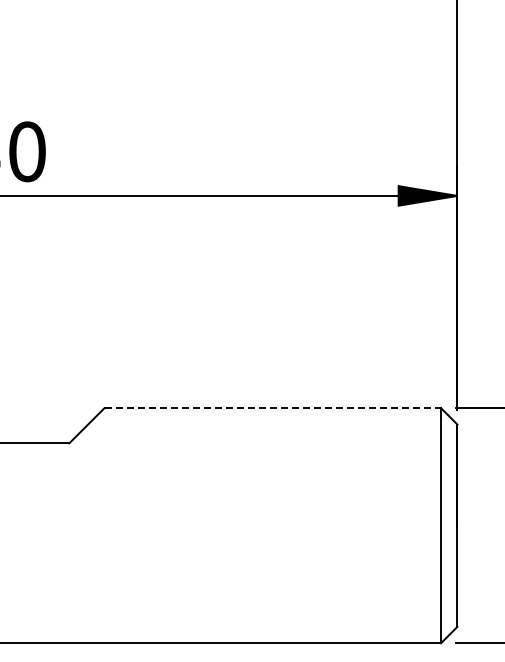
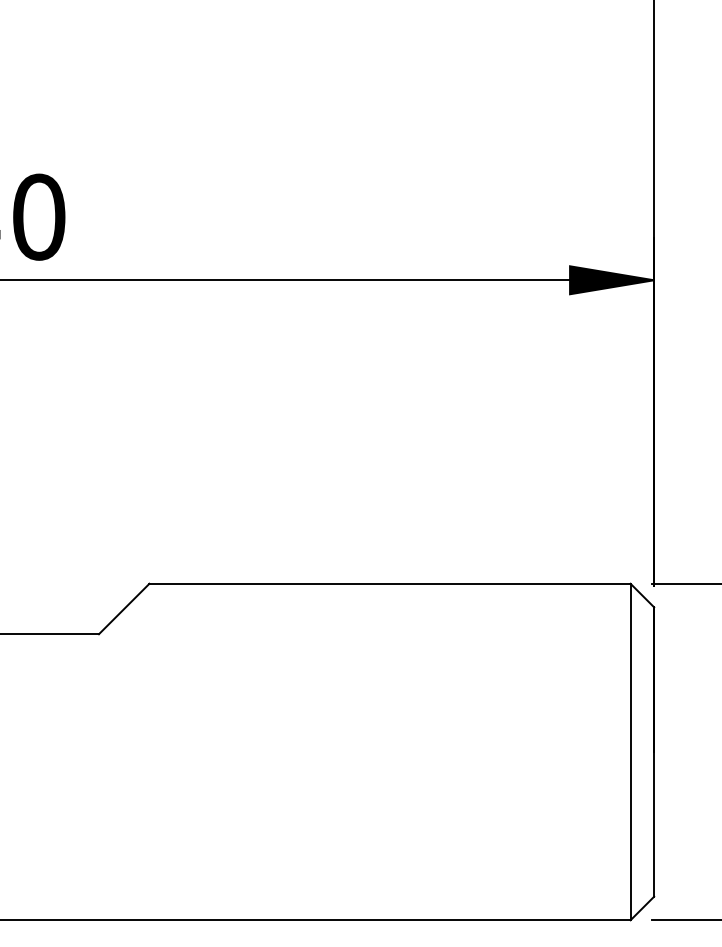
line: (273, 408) -> (391, 584), dashed -> solid

